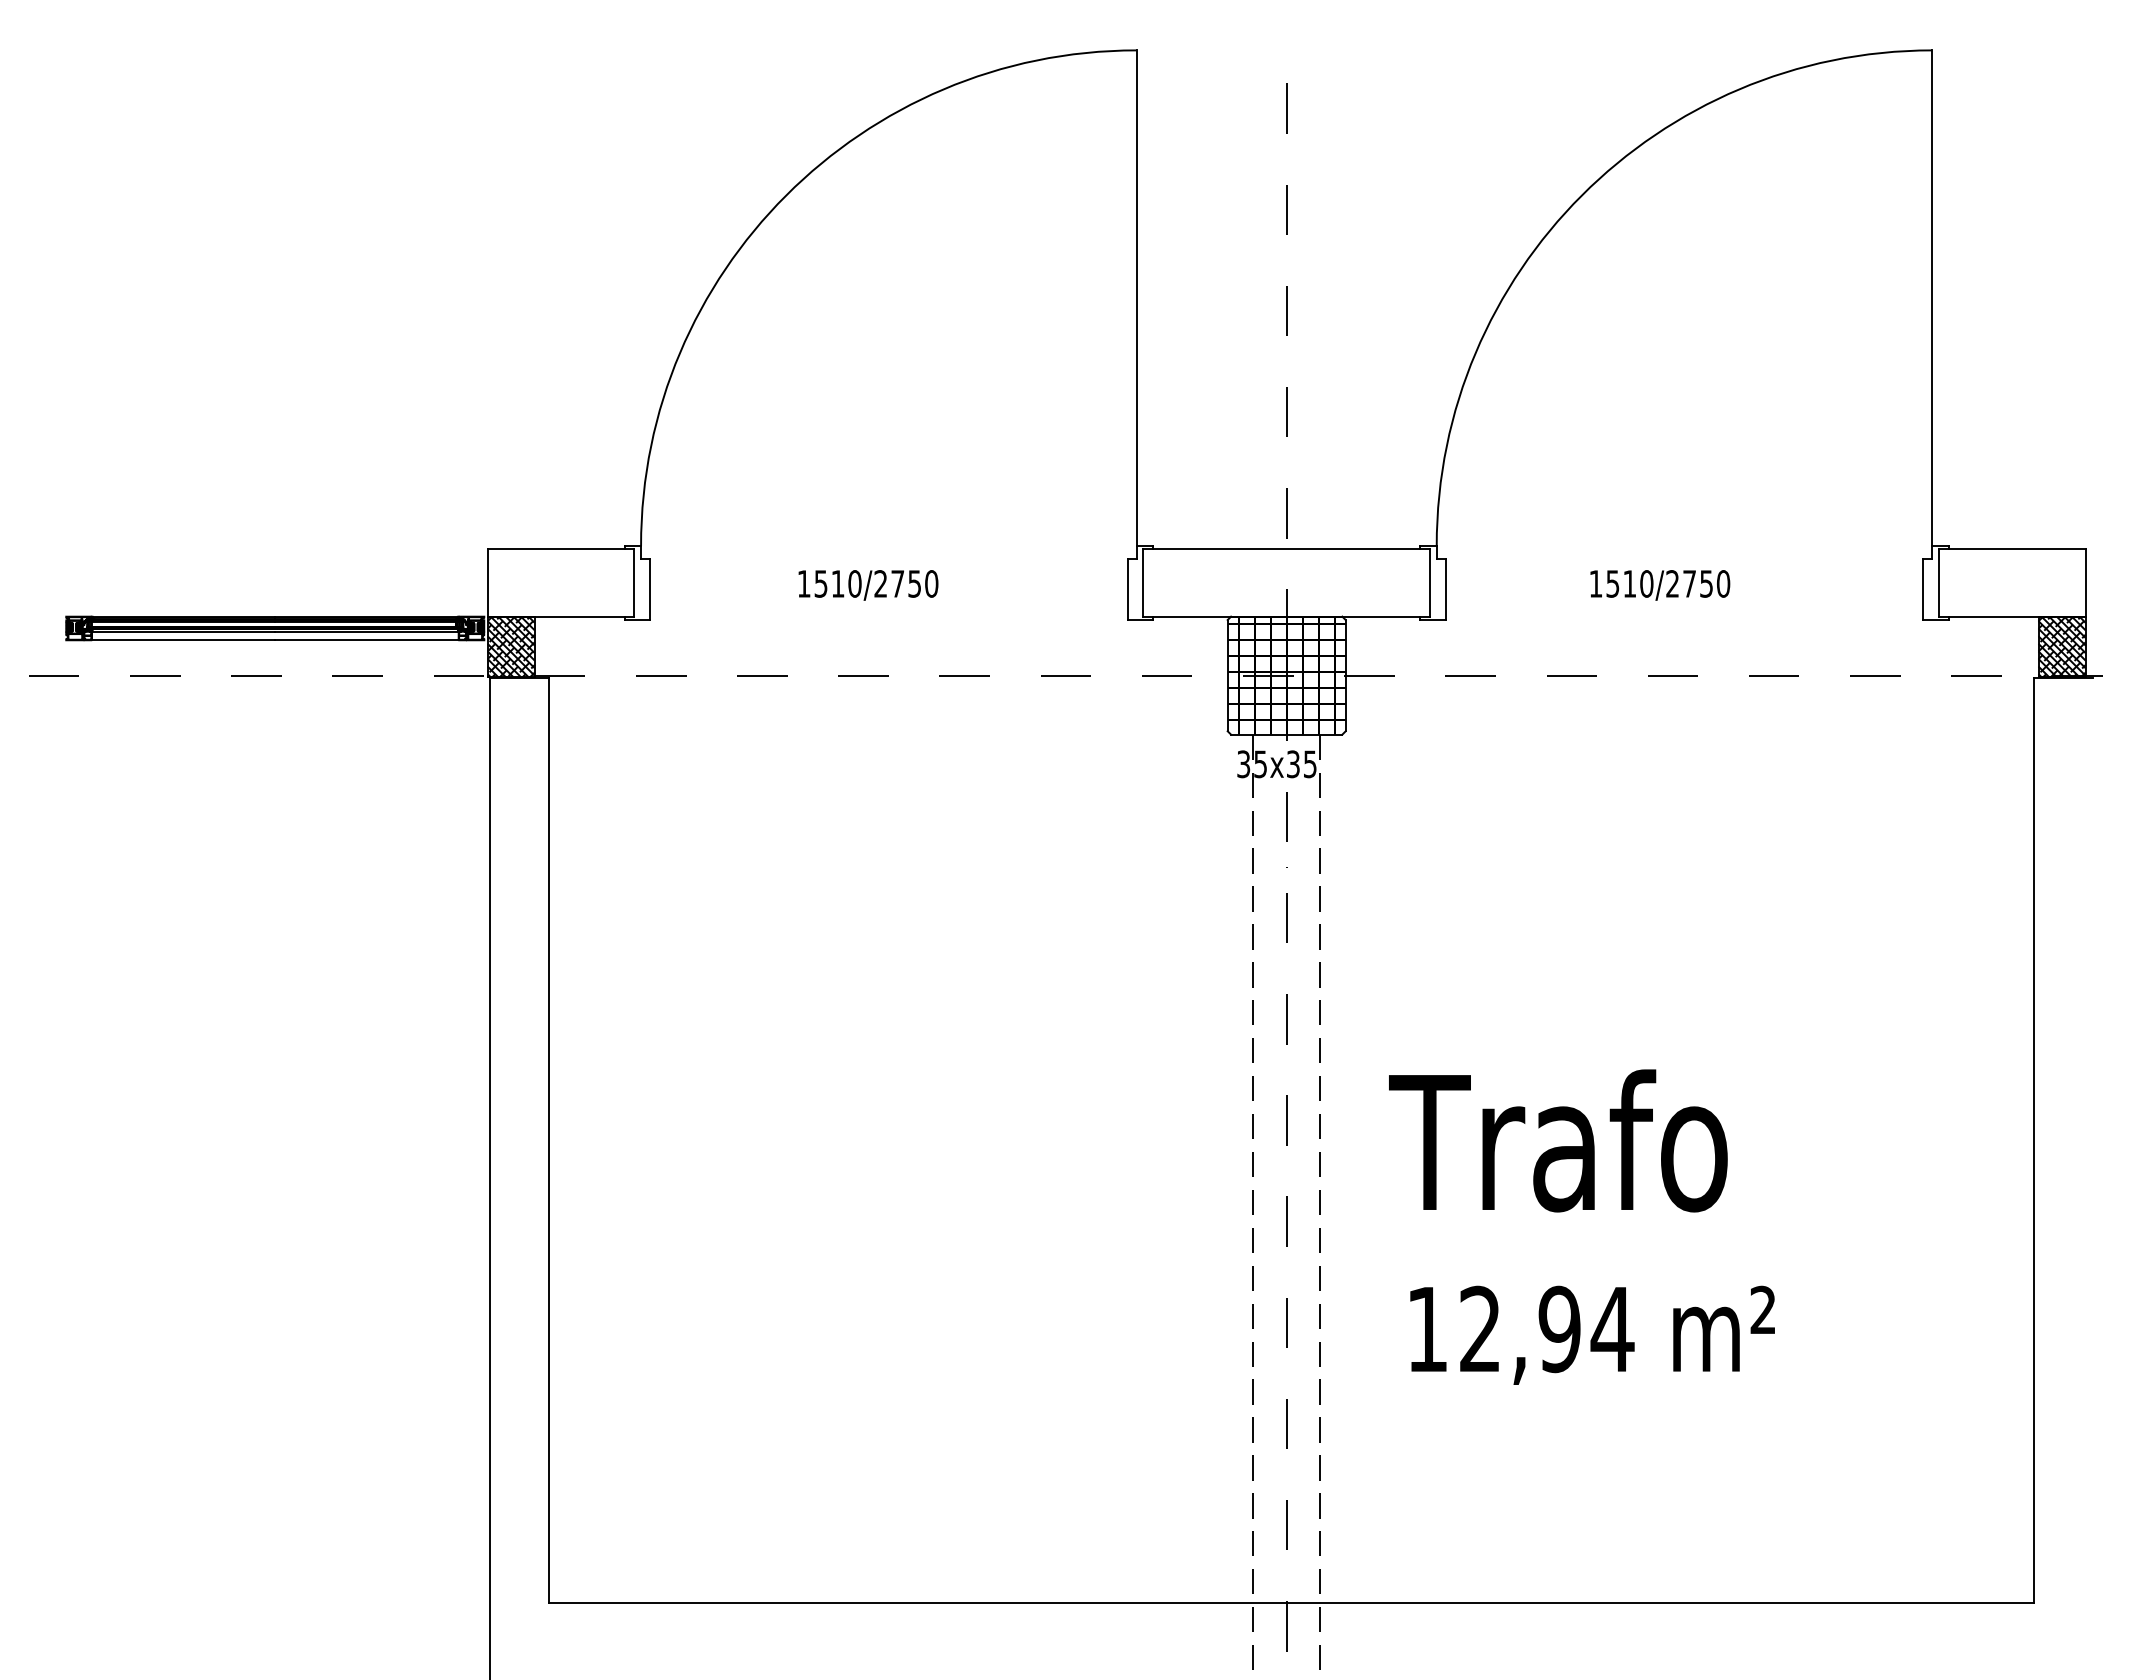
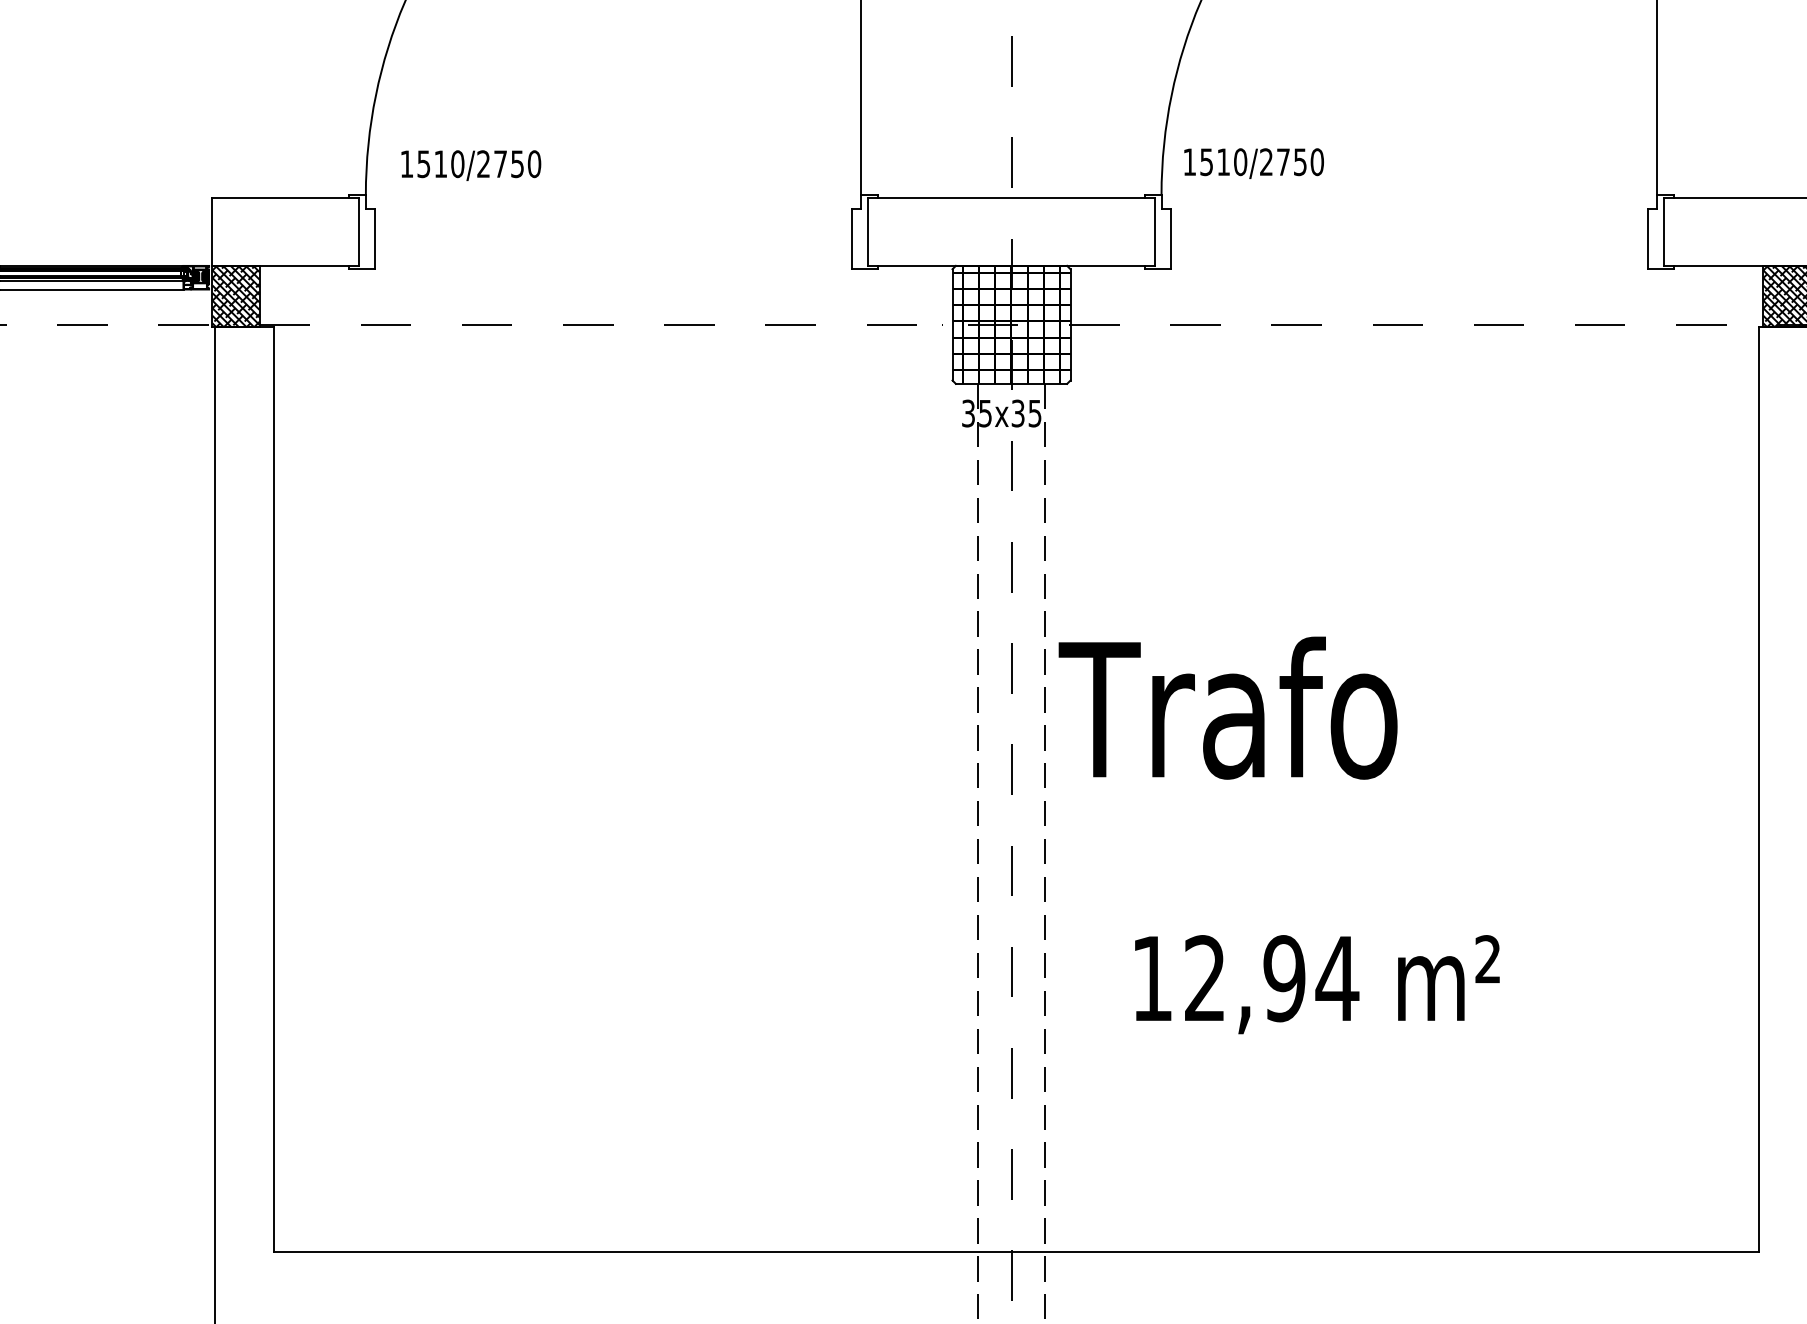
text: (868, 585) -> (471, 165), moved
text: (1660, 585) -> (1254, 163), moved
text: (1558, 1140) -> (1228, 707), moved

